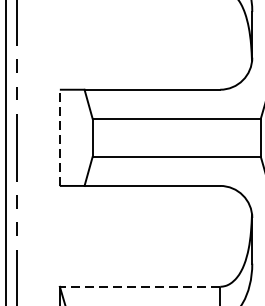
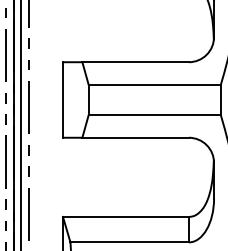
line: (59, 138) -> (62, 100), dashed -> solid
line: (139, 286) -> (125, 216), dashed -> solid

